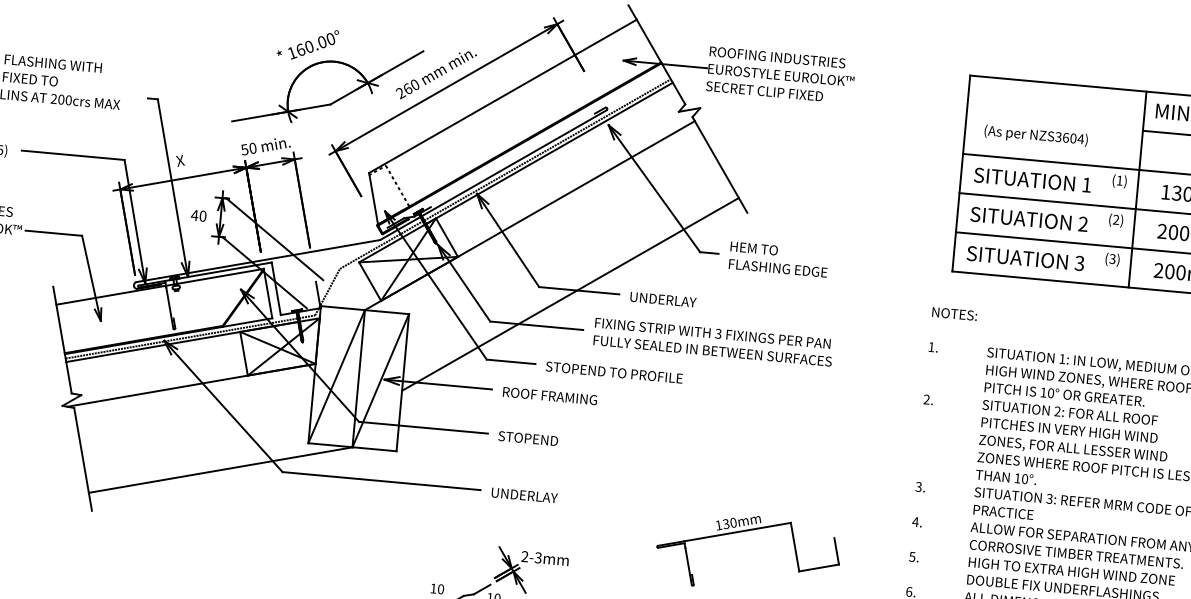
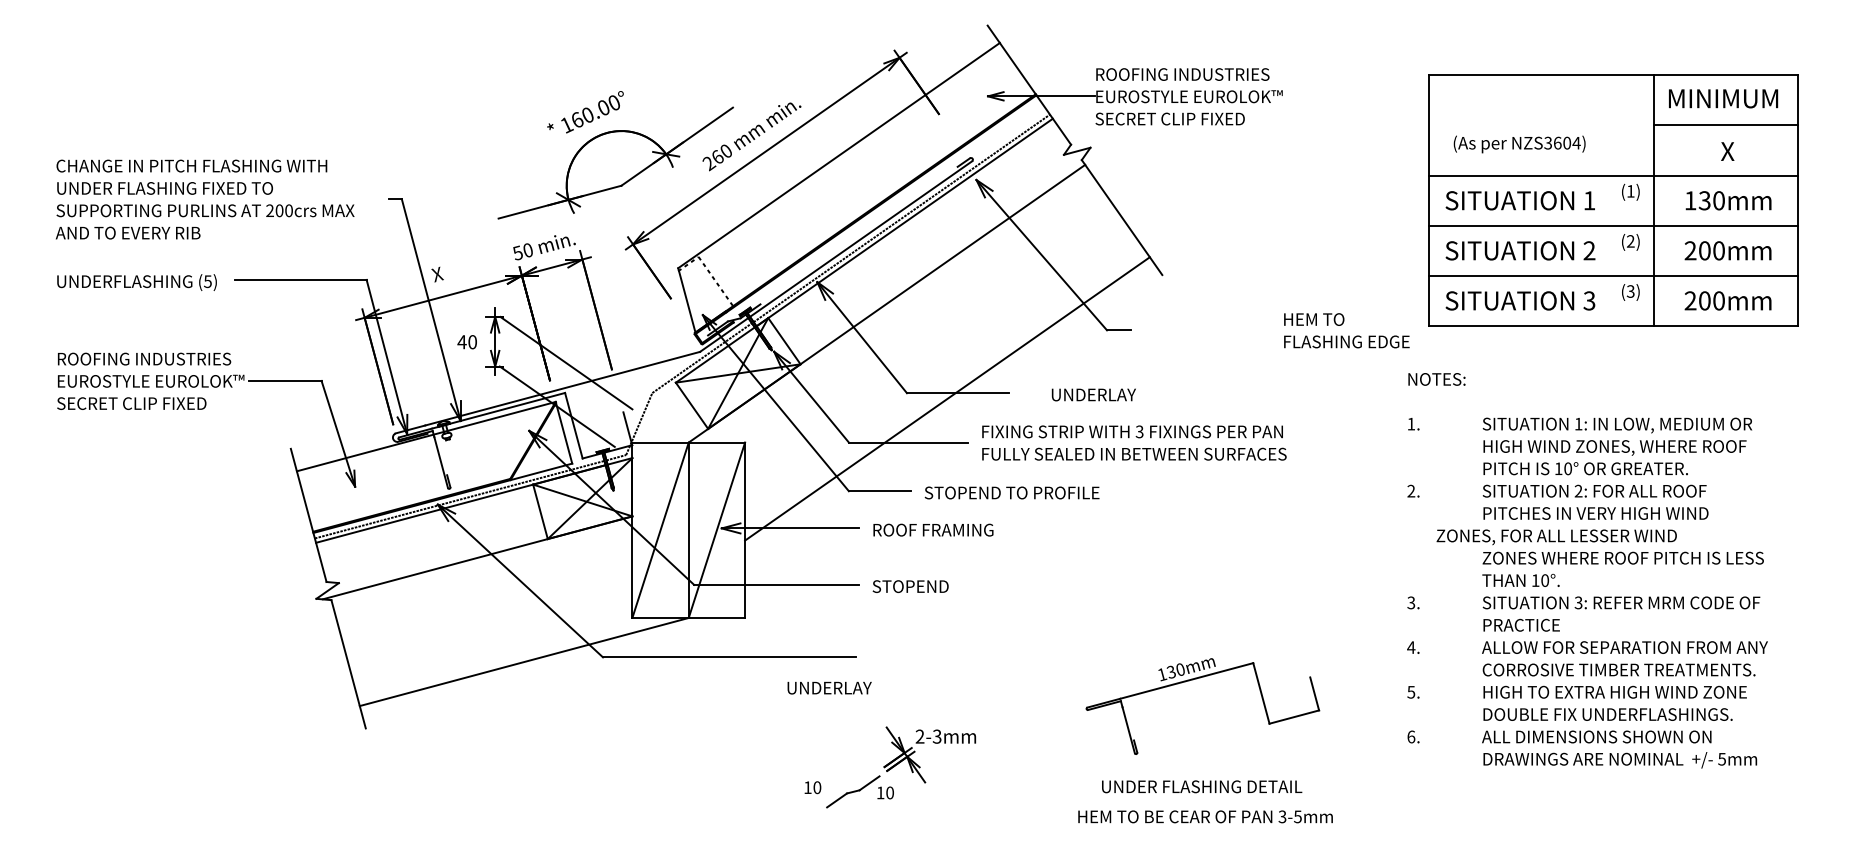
text: (778, 259) -> (1346, 330), moved
text: (663, 299) -> (1093, 394), moved
text: (1072, 449) -> (1556, 537), moved
text: (524, 494) -> (829, 687), moved

